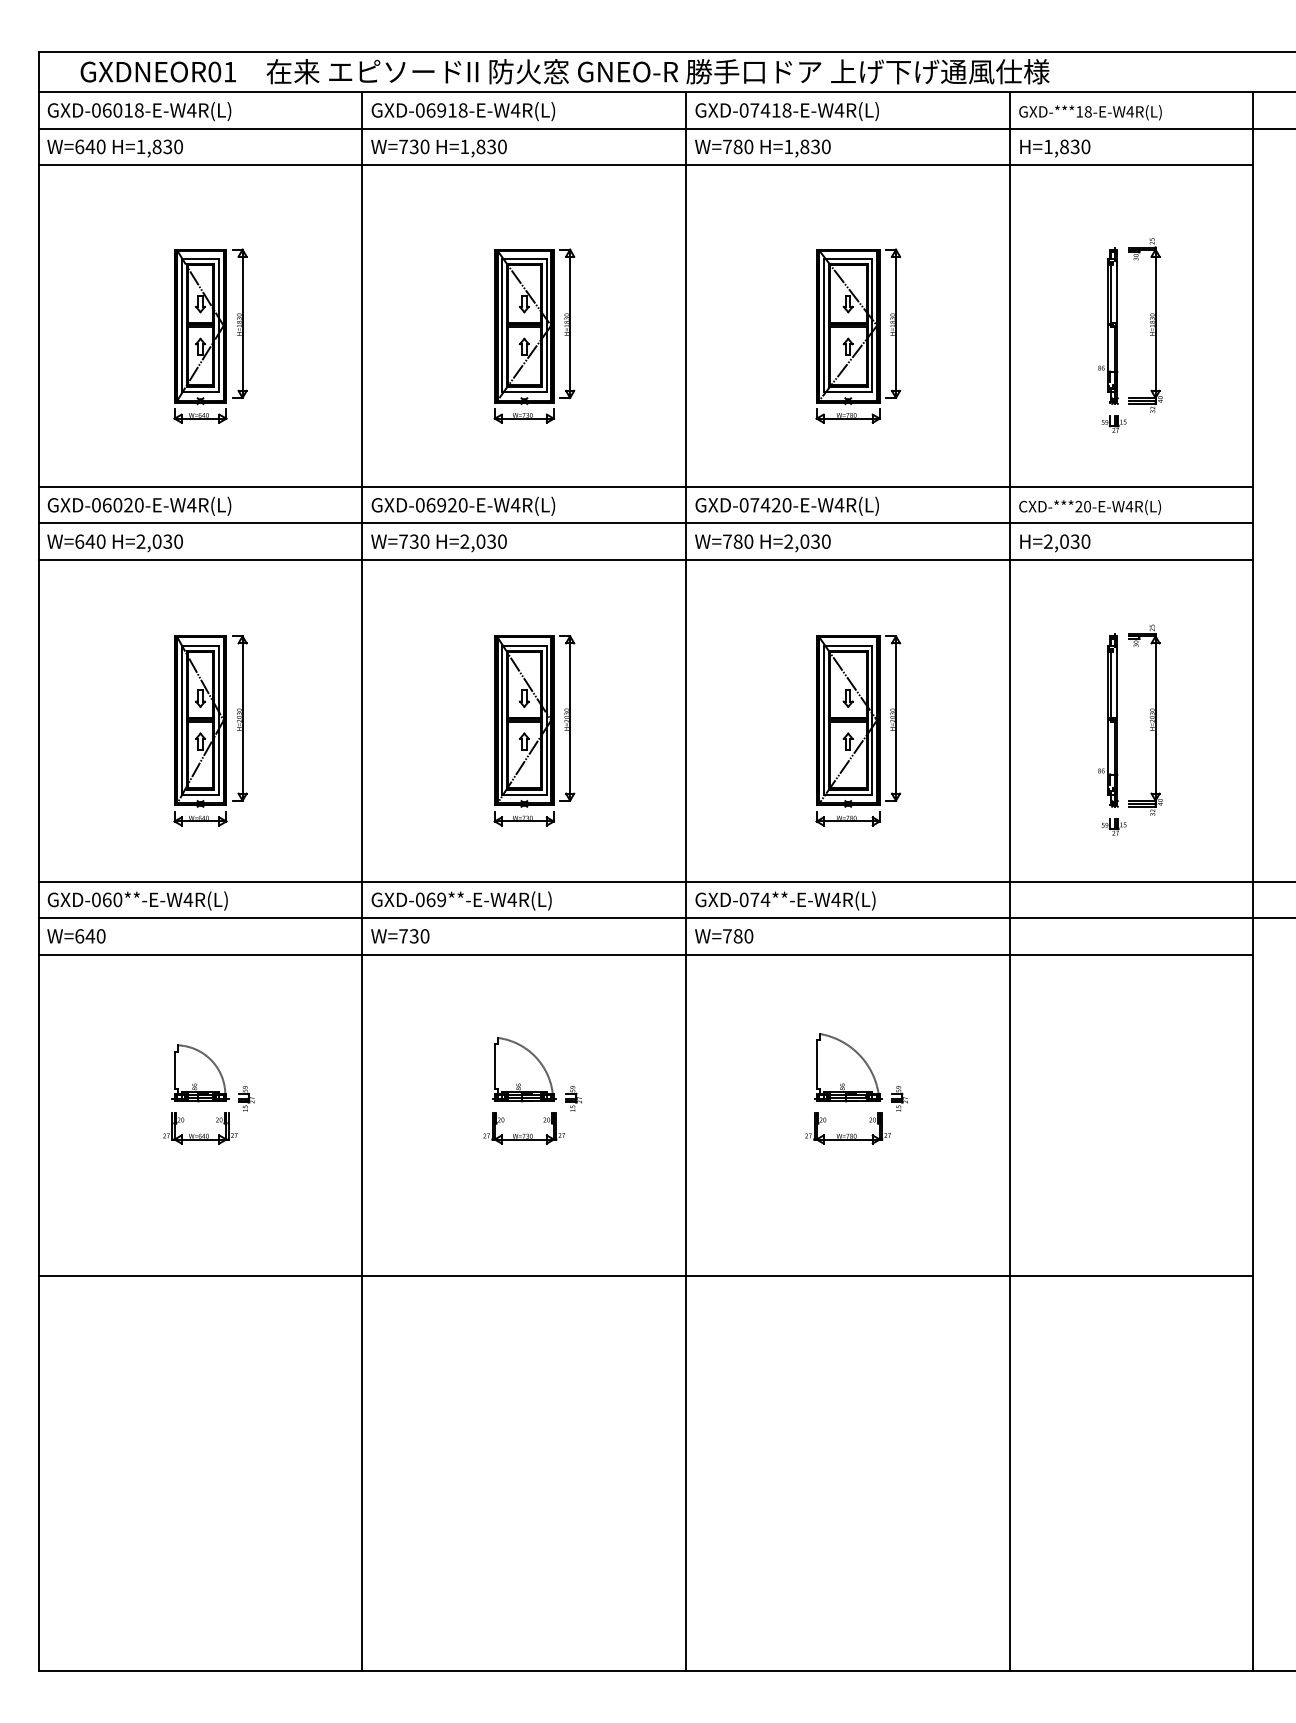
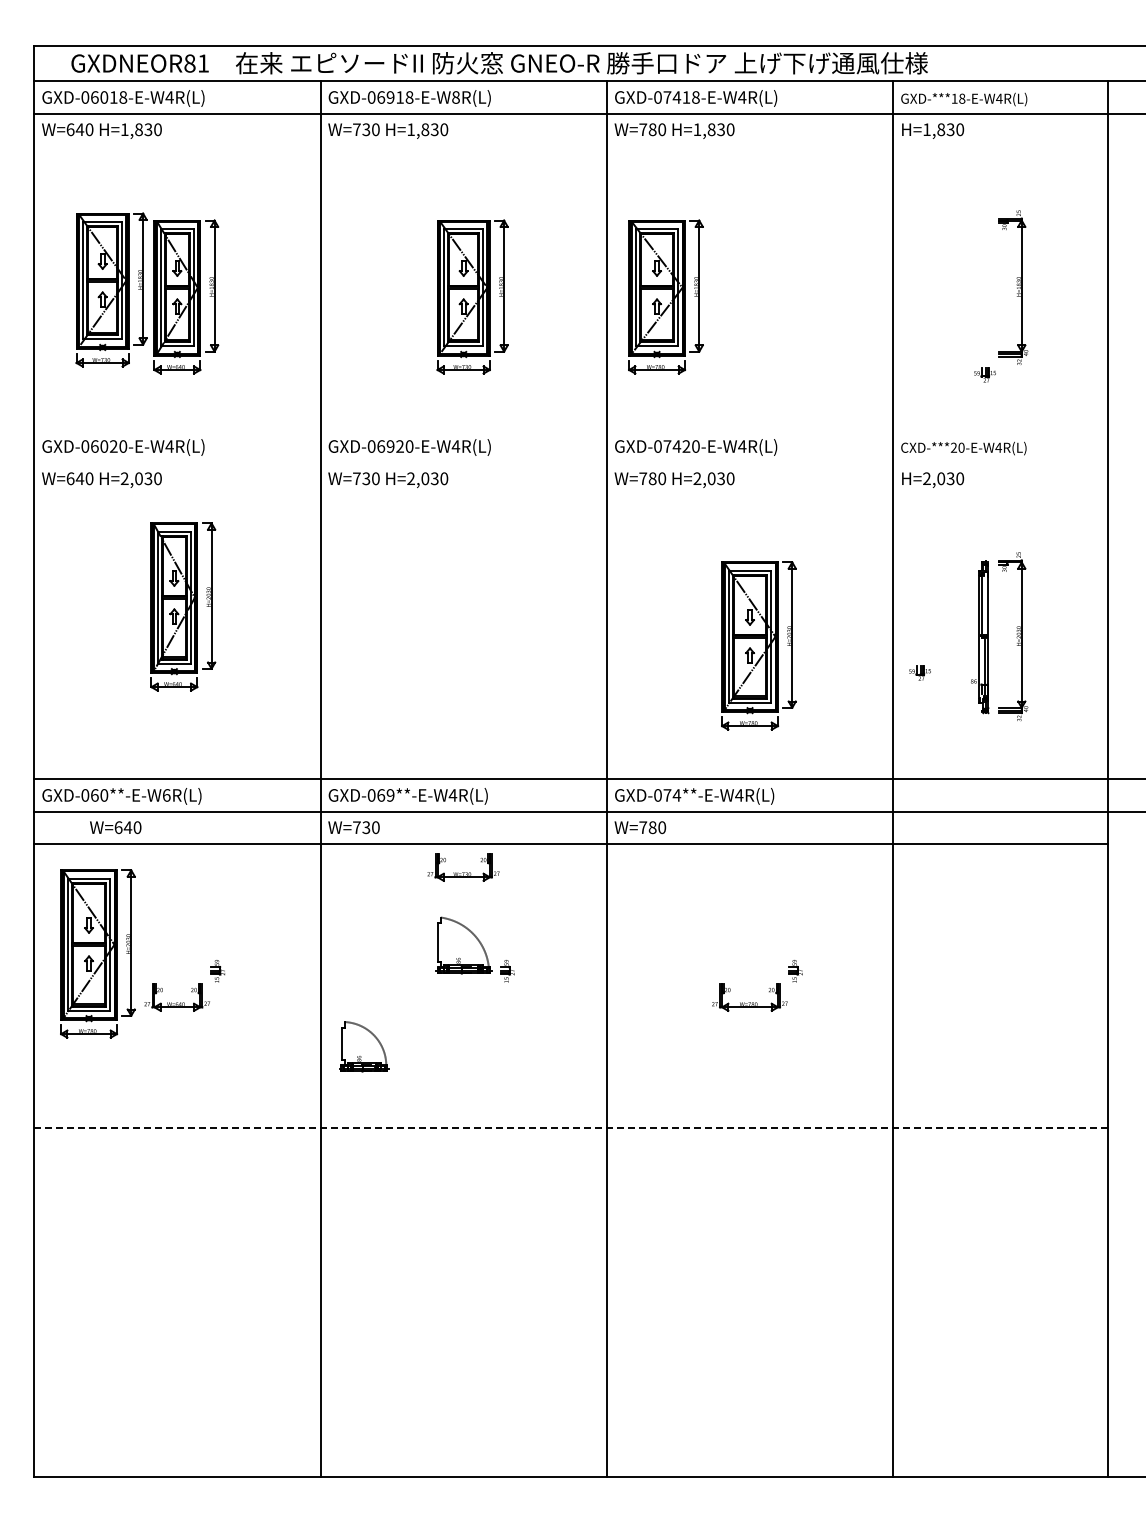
text: (214, 71) -> (189, 63), GXDNEOR01 -> GXDNEOR81
text: (515, 110) -> (455, 97), GXD-06918-E-W4R(L) -> GXD-06918-E-W8R(L)
line: (645, 164) -> (570, 145), removed
part: (1108, 326) -> (980, 288), removed
part: (125, 327) -> (111, 289), added
part: (857, 335) -> (665, 296), moved
line: (645, 487) -> (570, 430), removed
line: (645, 523) -> (570, 462), removed
line: (645, 559) -> (570, 494), removed
part: (210, 730) -> (183, 606), moved
part: (534, 730) -> (472, 645), removed
part: (1113, 826) -> (919, 672), moved
text: (188, 899) -> (166, 795), GXD-060**-E-W4R(L) -> GXD-060**-E-W6R(L)
text: (76, 936) -> (115, 827), moved
part: (847, 1067) -> (749, 943), removed
part: (200, 1073) -> (364, 1046), moved
part: (110, 1078) -> (97, 953), added
part: (524, 1128) -> (463, 867), moved
line: (646, 1276) -> (571, 1128), solid -> dashed

